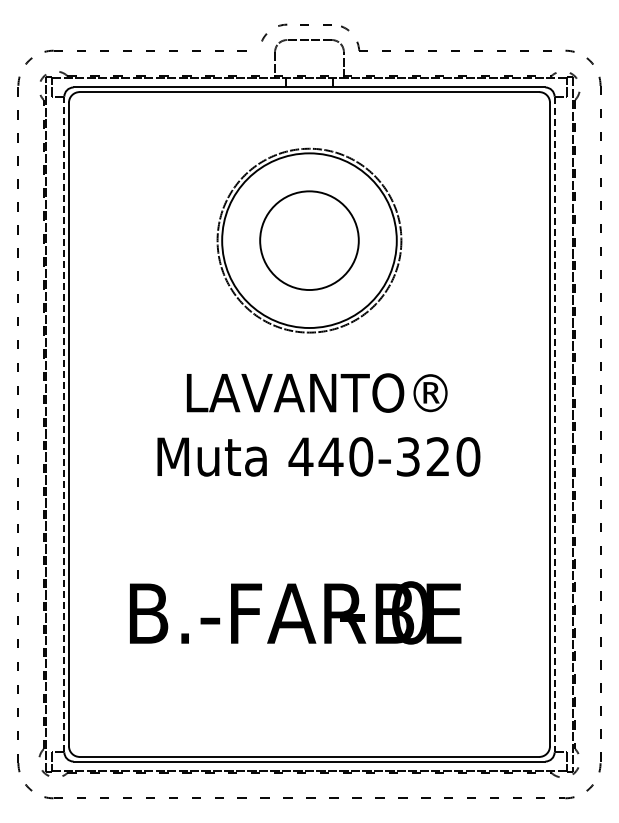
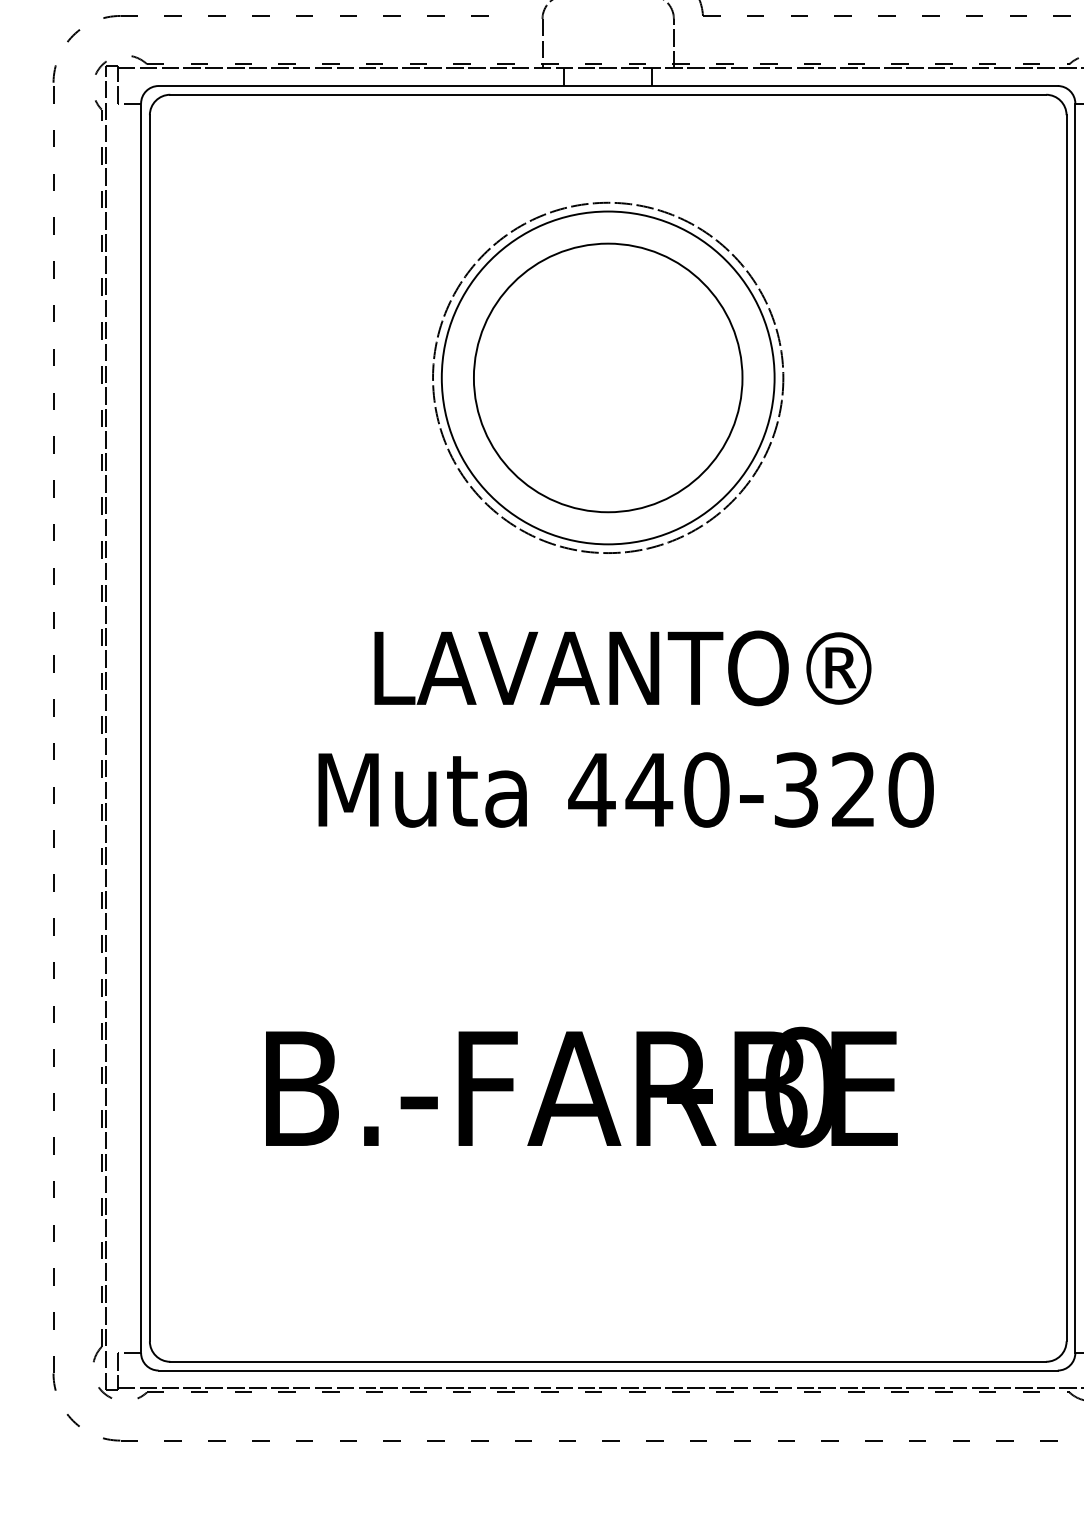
circle: (309, 240) -> (608, 377), size x1.43
line: (64, 424) -> (141, 728), dashed -> solid
line: (554, 424) -> (1075, 728), dashed -> solid

